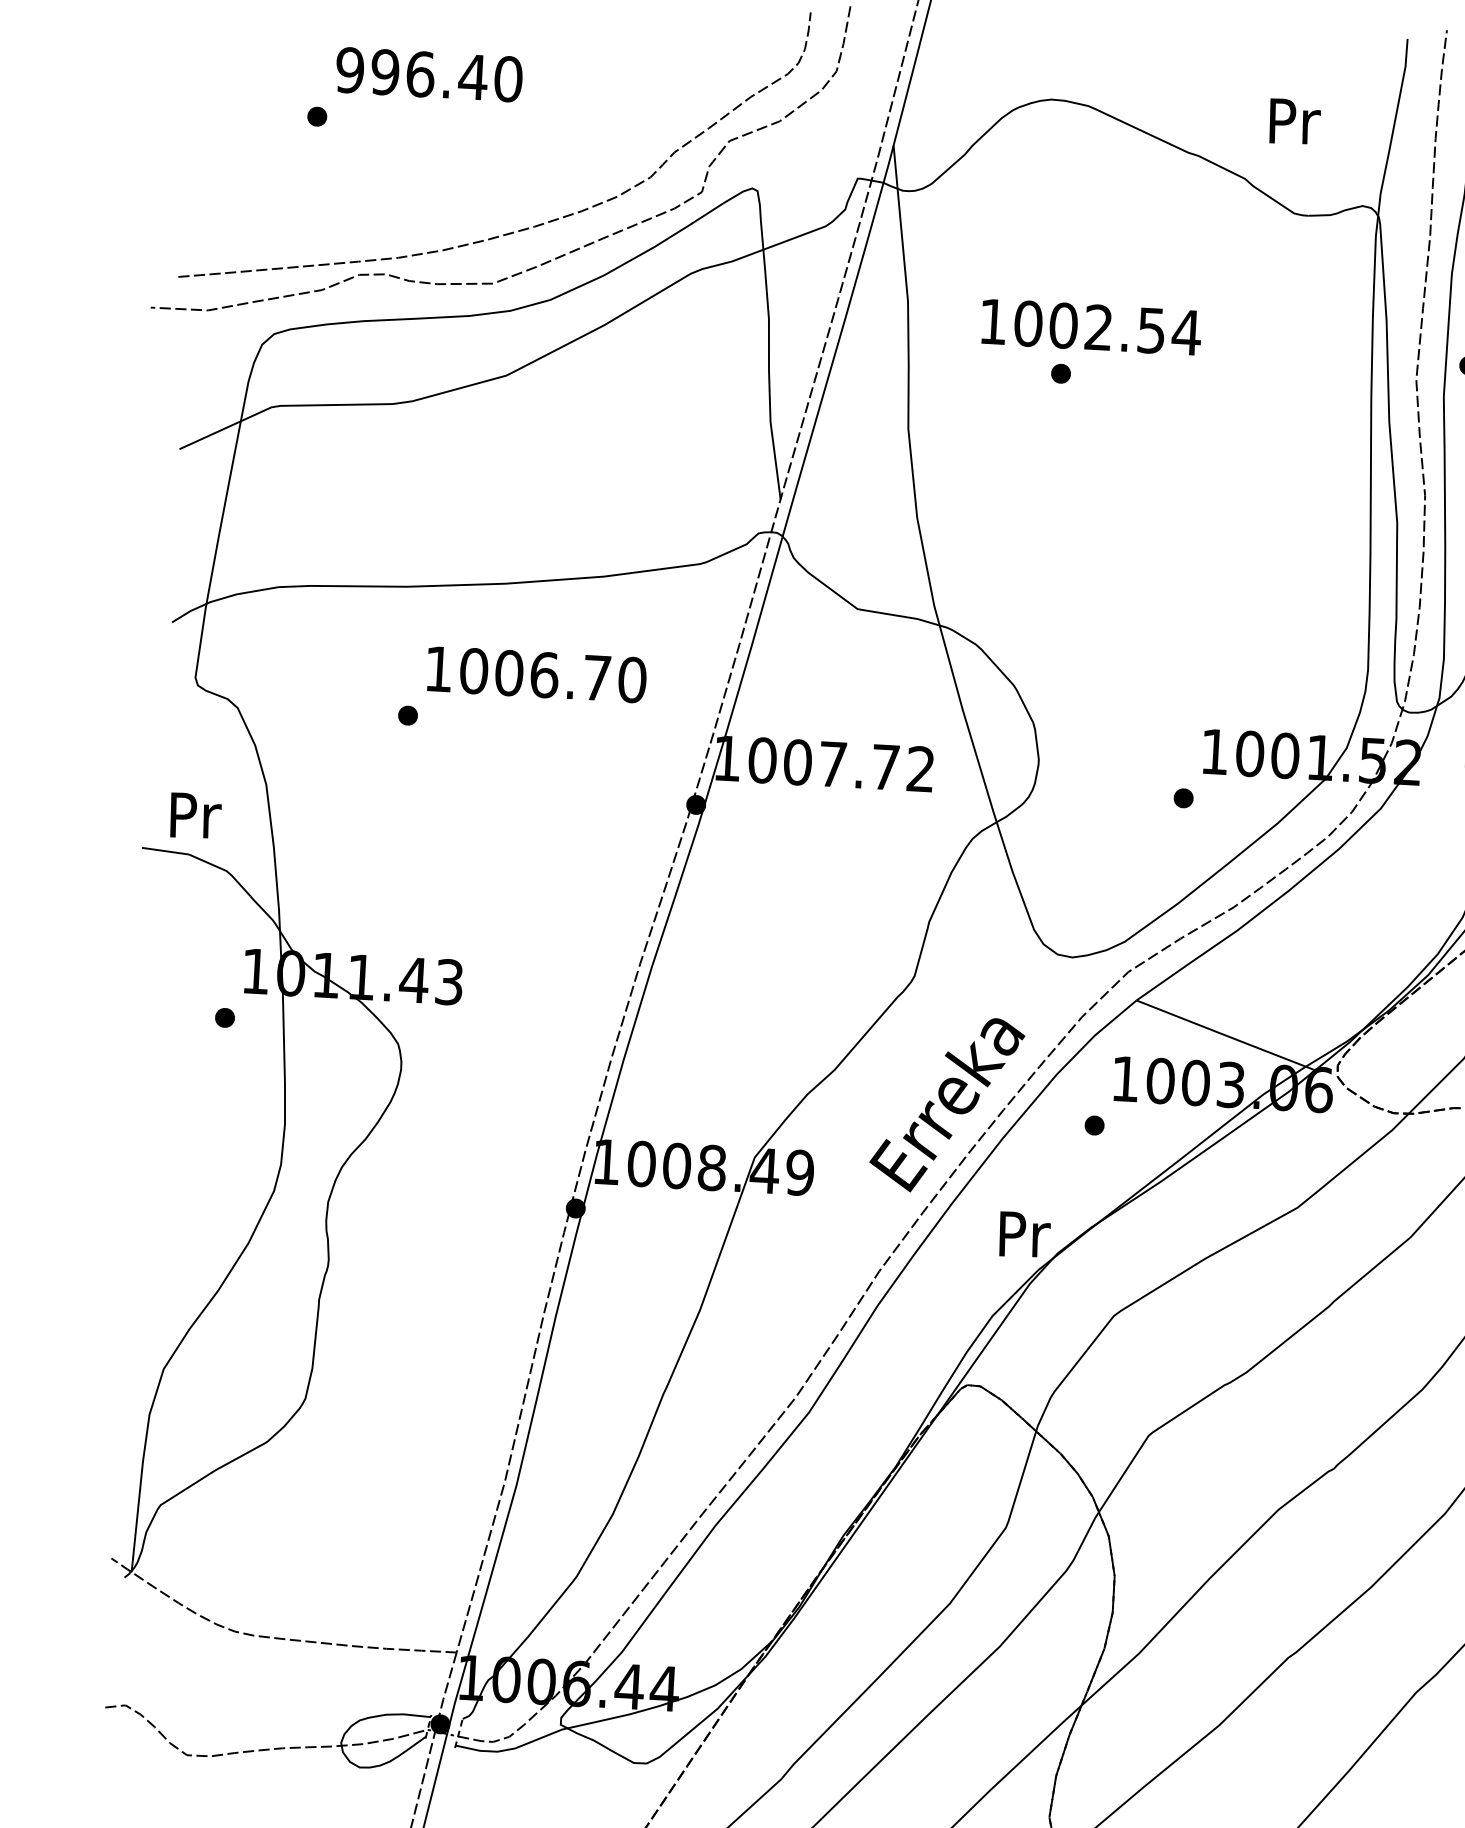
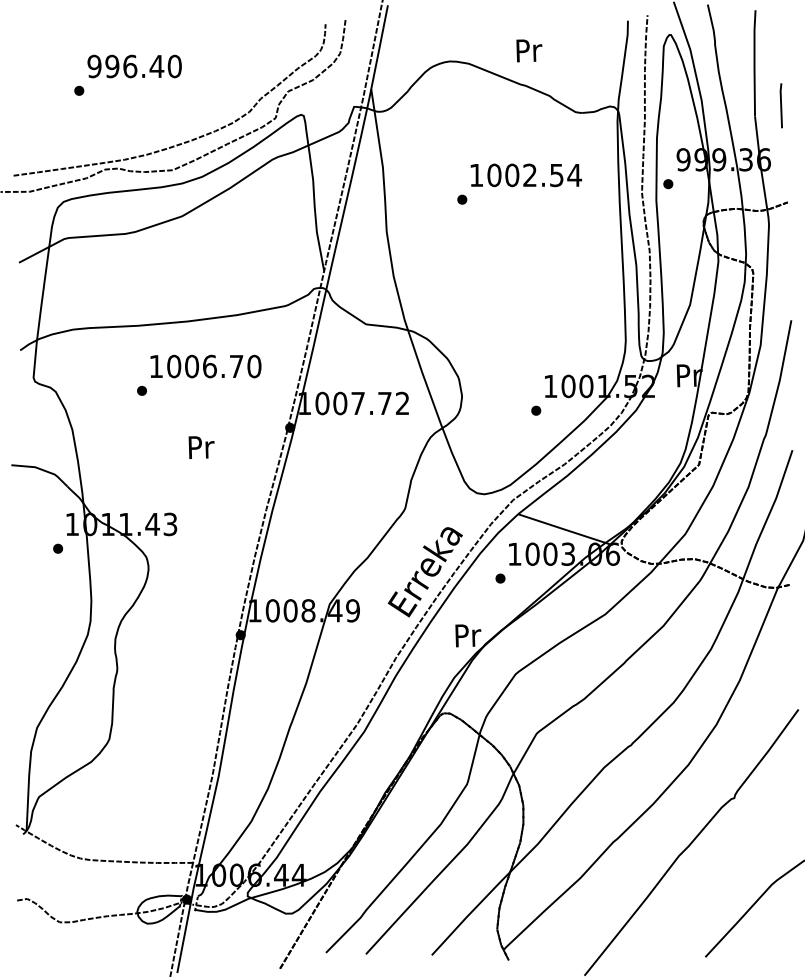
text: (1295, 121) -> (529, 50), moved
text: (1089, 327) -> (525, 175), moved
text: (195, 815) -> (201, 447), moved

